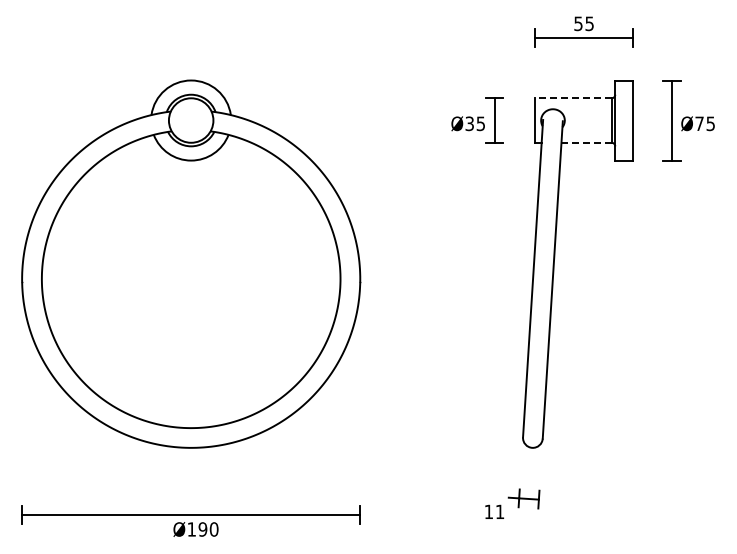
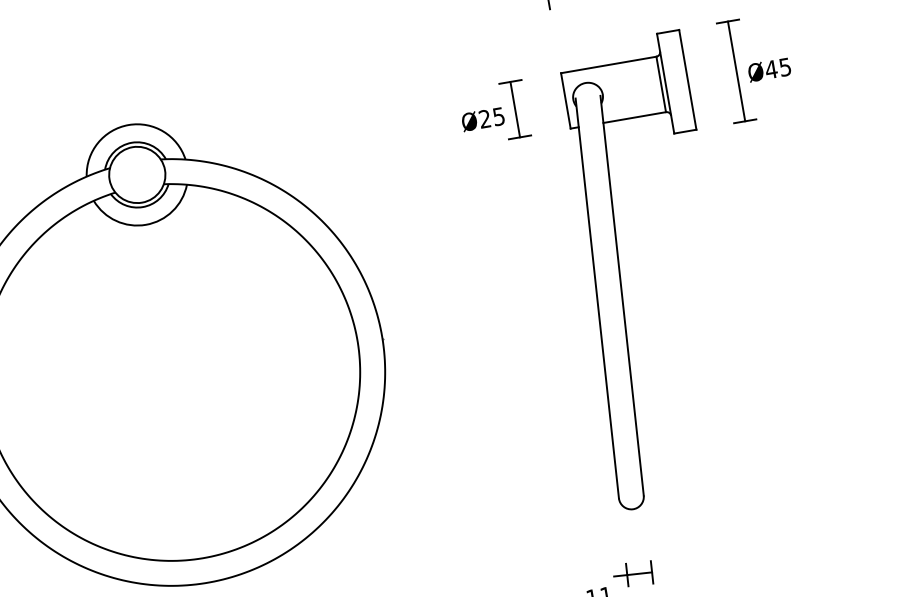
line: (572, 98) -> (607, 65), dashed -> solid
text: (699, 123) -> (771, 69), Ø75 -> Ø45
text: (469, 124) -> (484, 119), Ø35 -> Ø25
line: (587, 142) -> (635, 117), dashed -> solid

